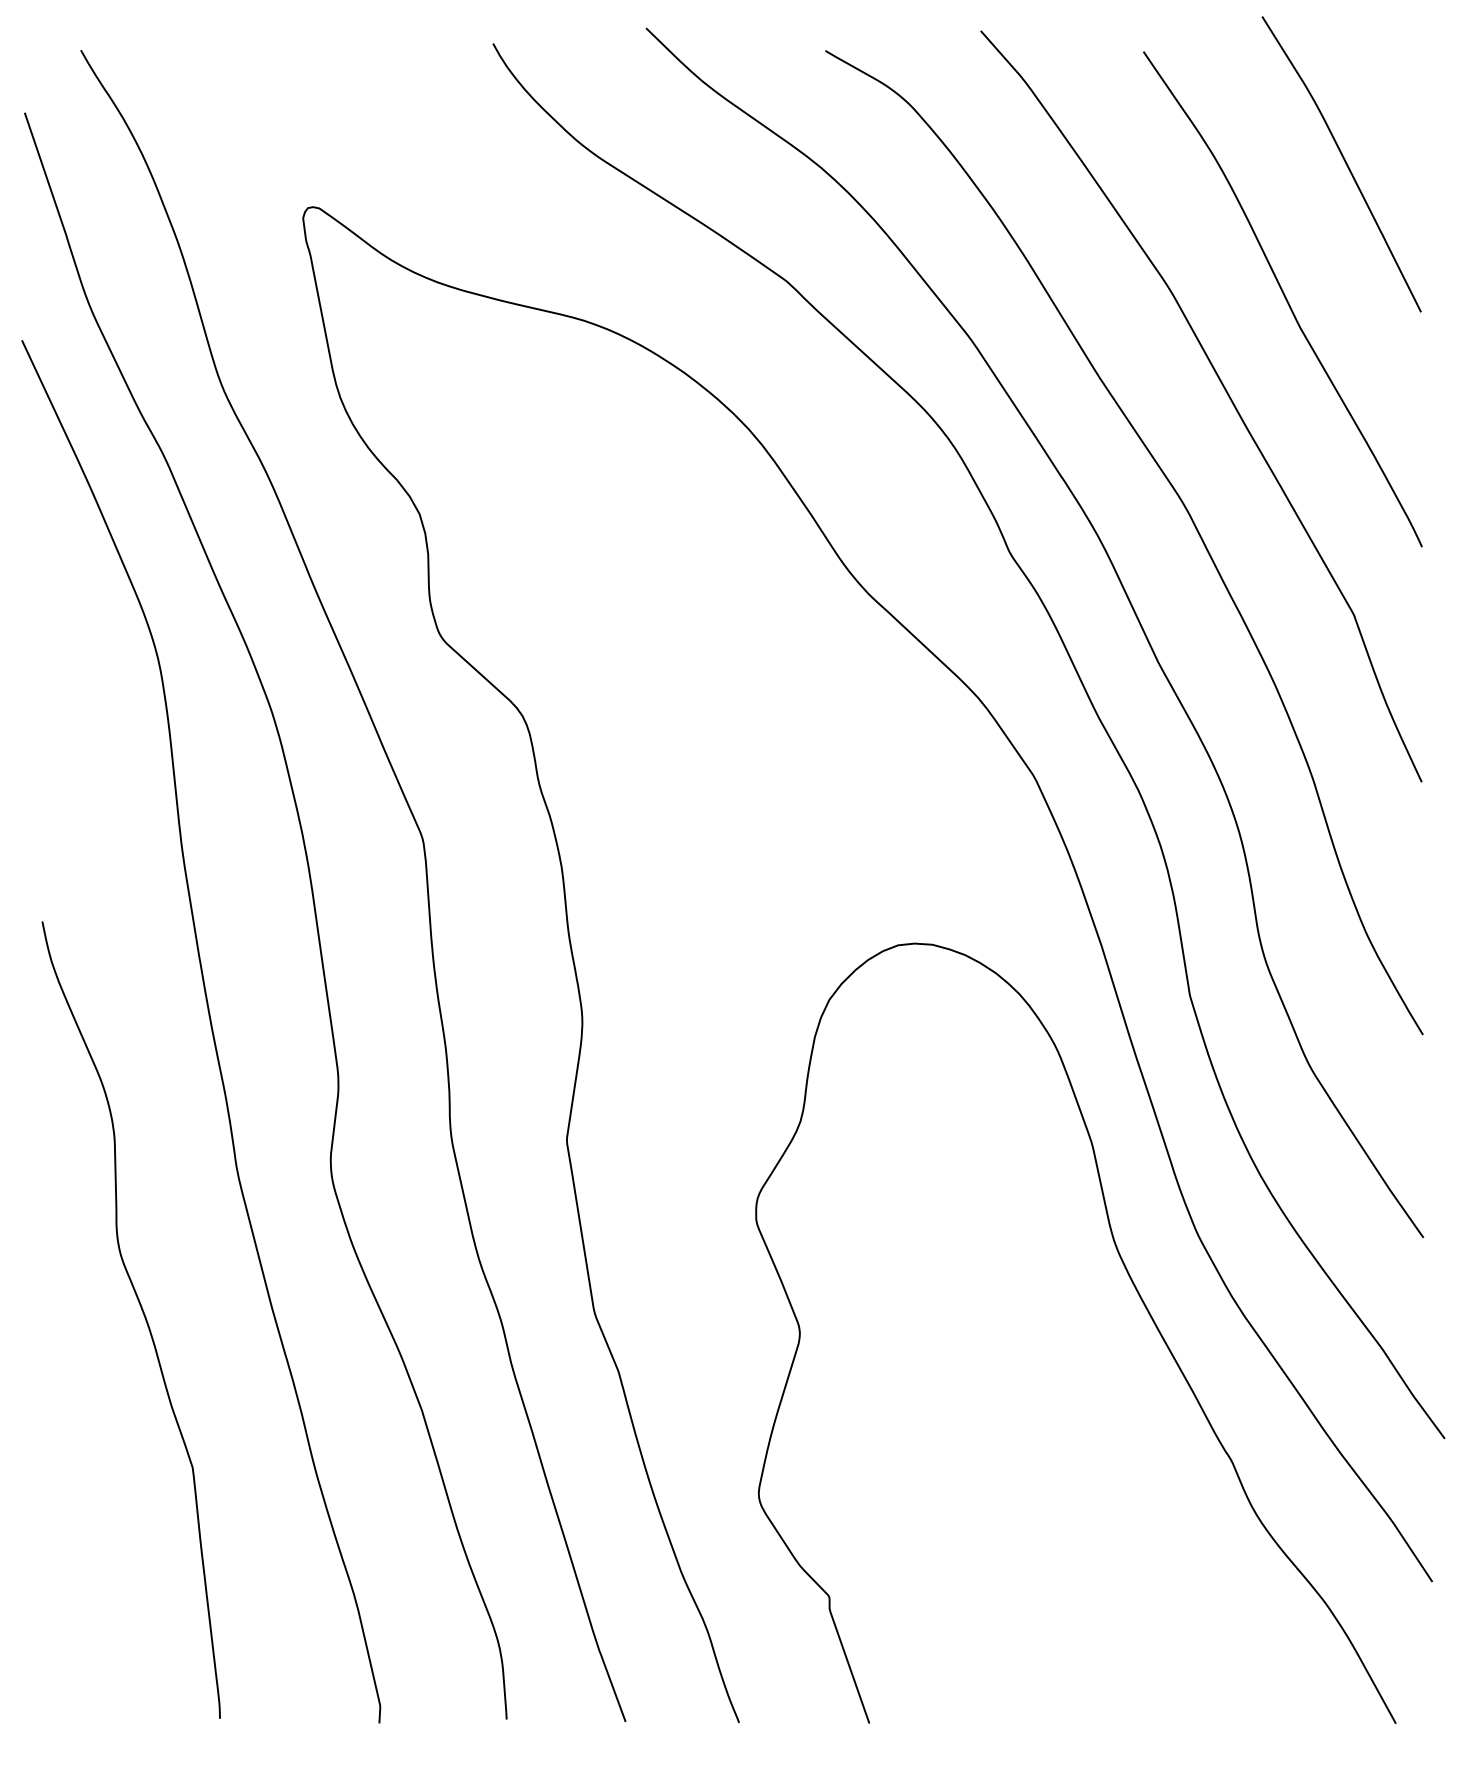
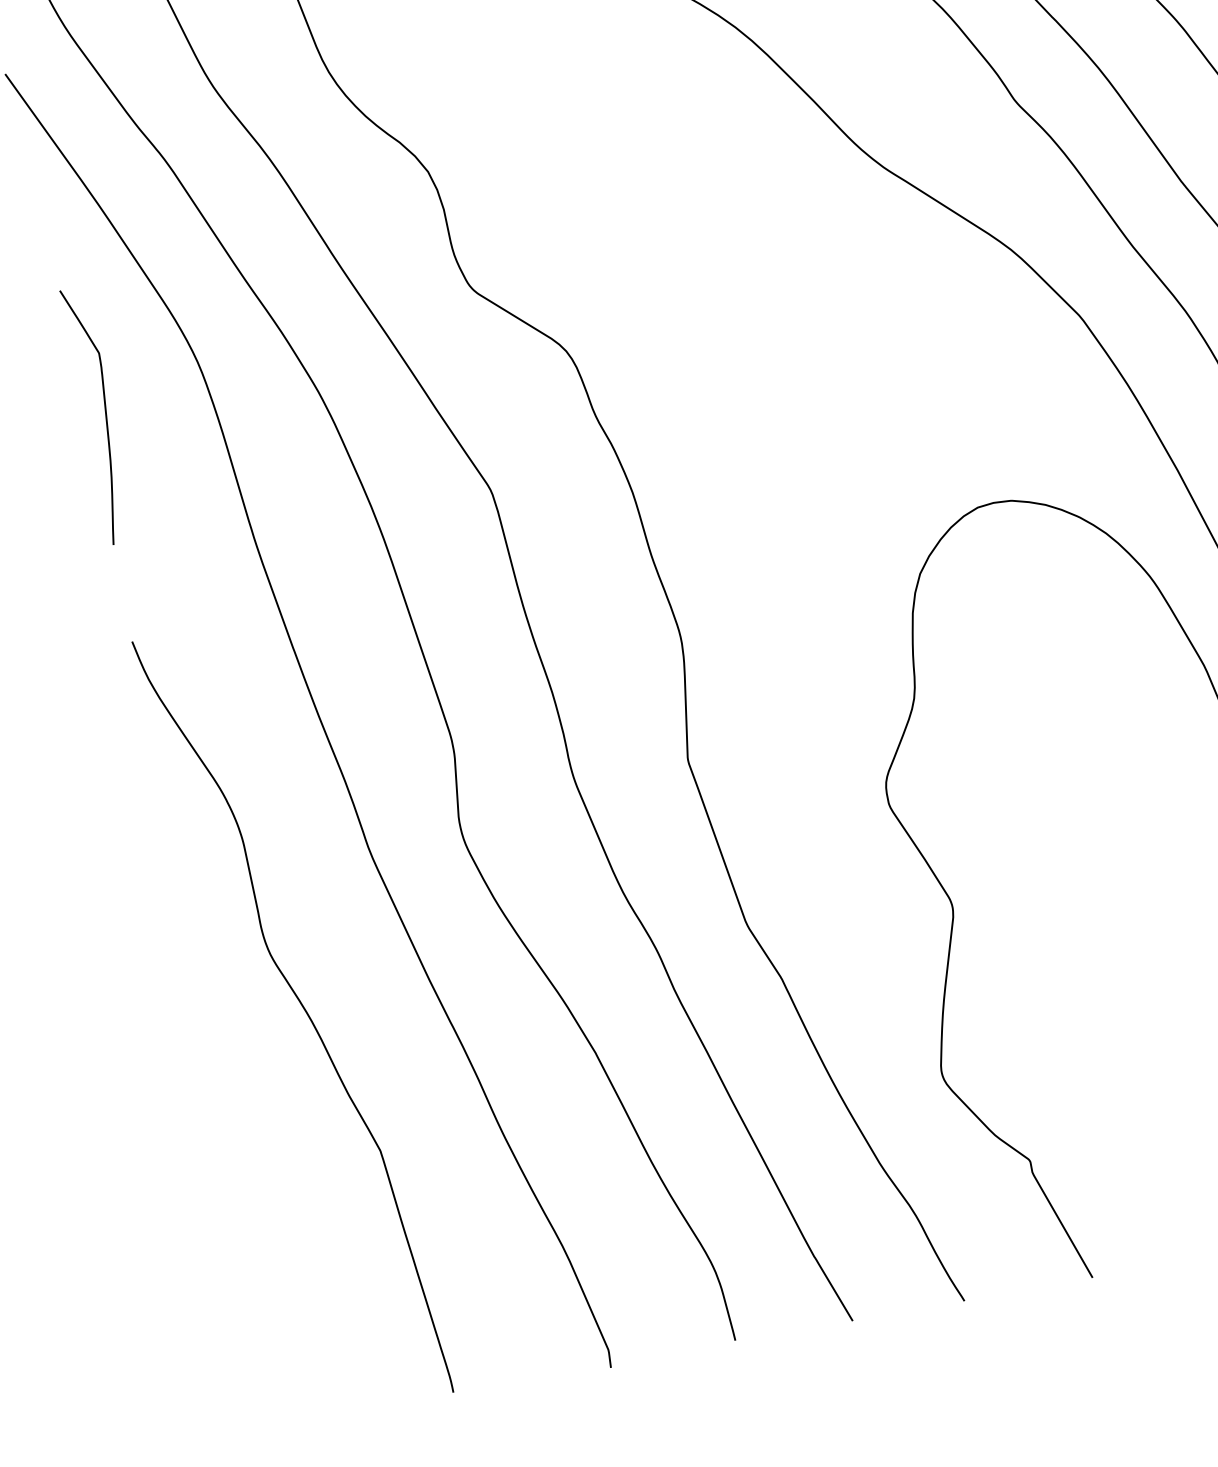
curve: (57, 693) -> (105, 414), added

